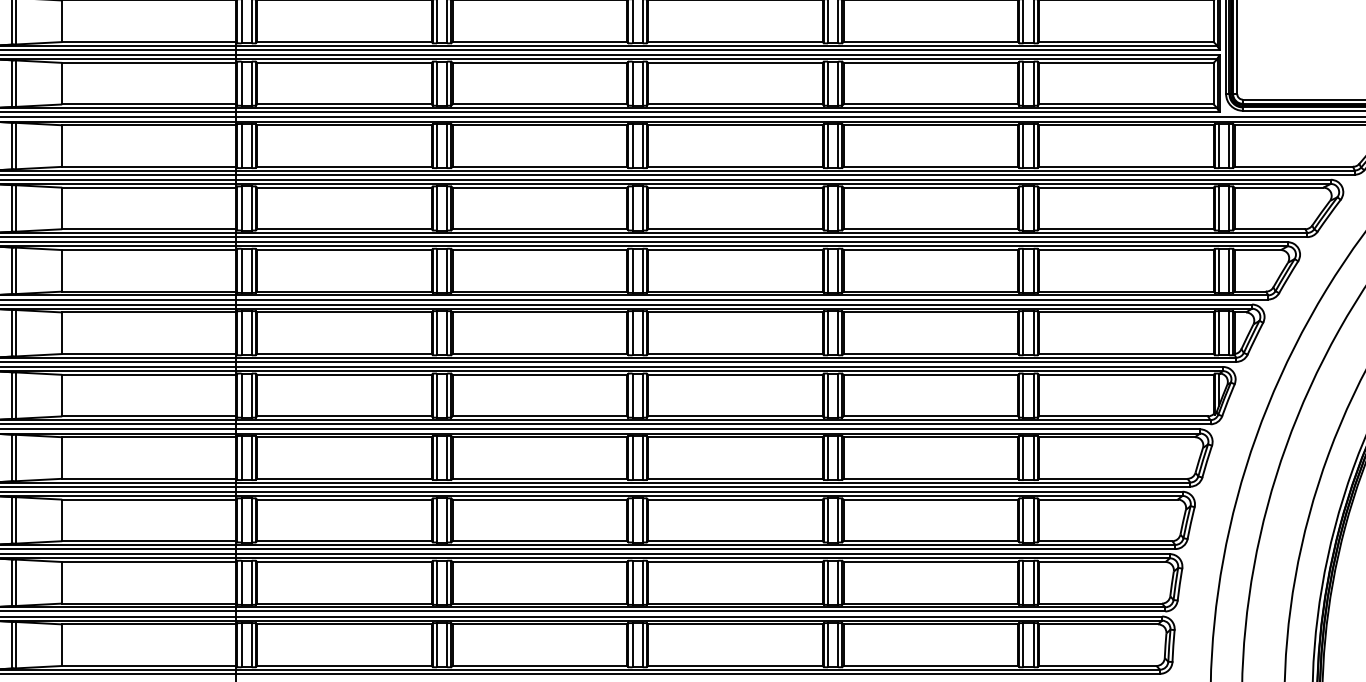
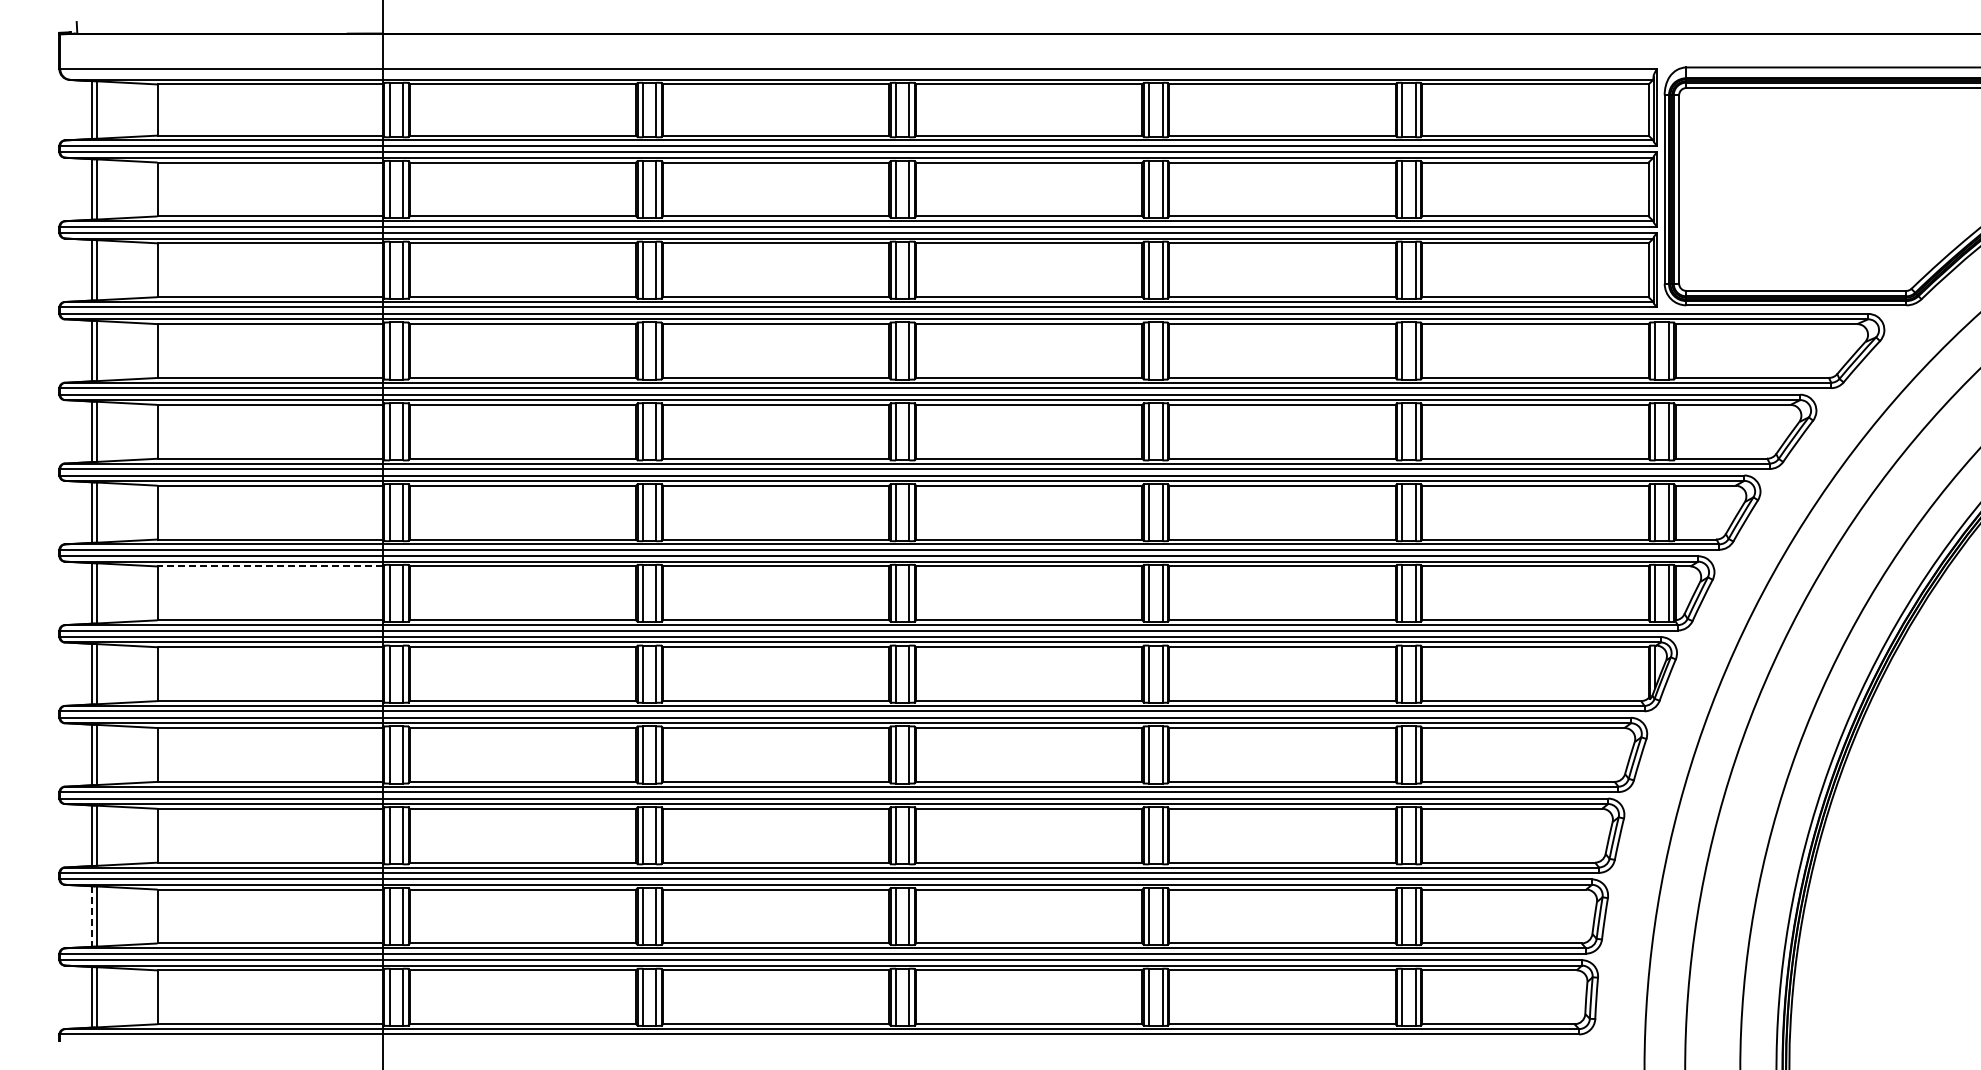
line: (149, 312) -> (270, 566), solid -> dashed
line: (11, 583) -> (92, 917), solid -> dashed

